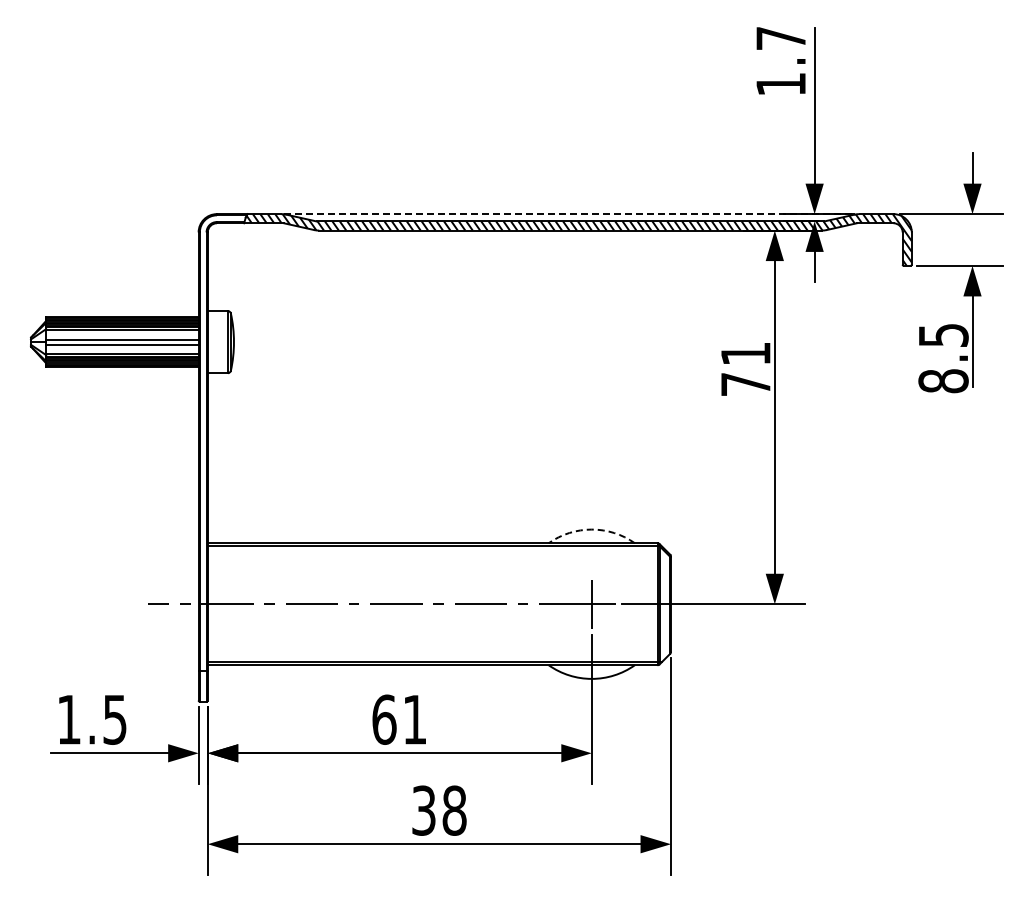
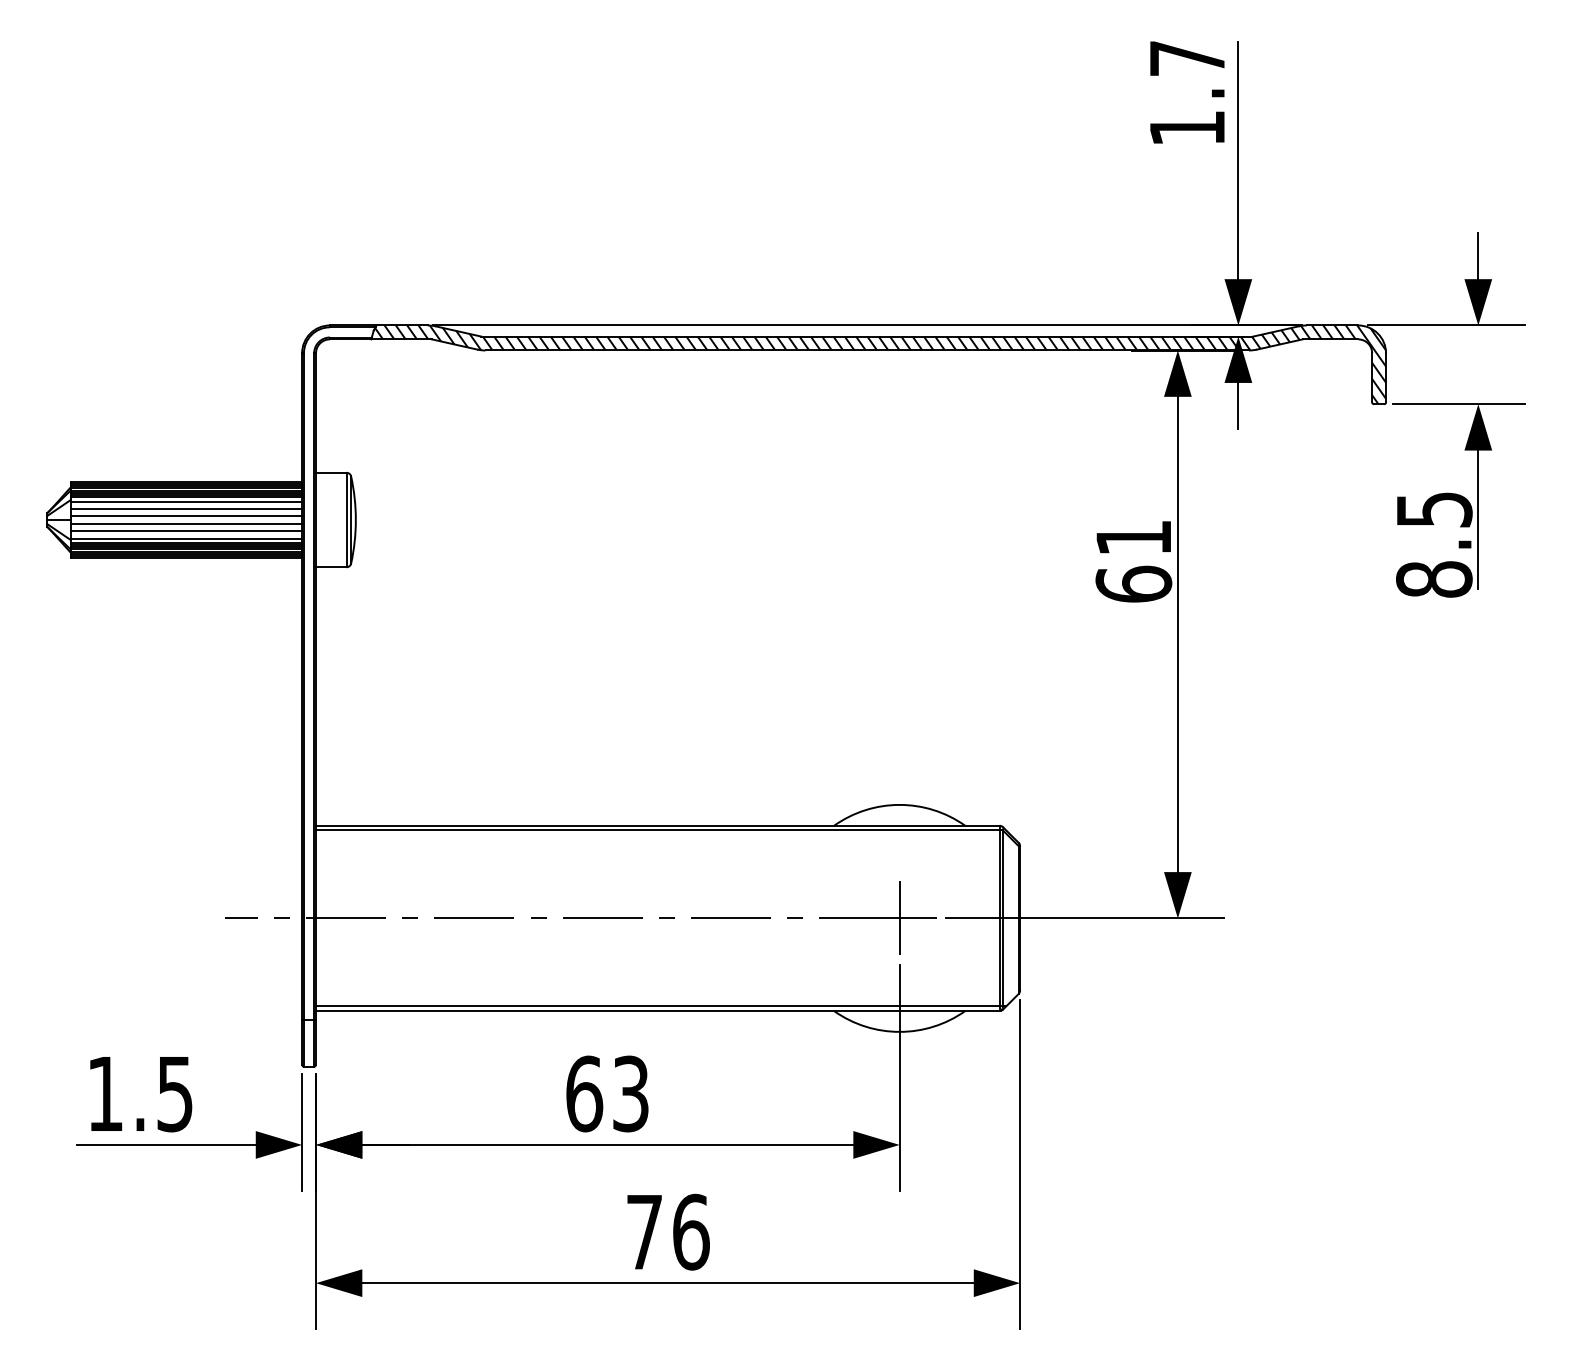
line: (570, 214) -> (867, 326), dashed -> solid
line: (122, 334) -> (186, 508), added
line: (122, 349) -> (186, 531), added
text: (745, 384) -> (1133, 584), 71 -> 61
arc: (591, 529) -> (899, 804), dashed -> solid
text: (414, 719) -> (630, 1093), 61 -> 63
text: (439, 810) -> (668, 1231), 38 -> 76

